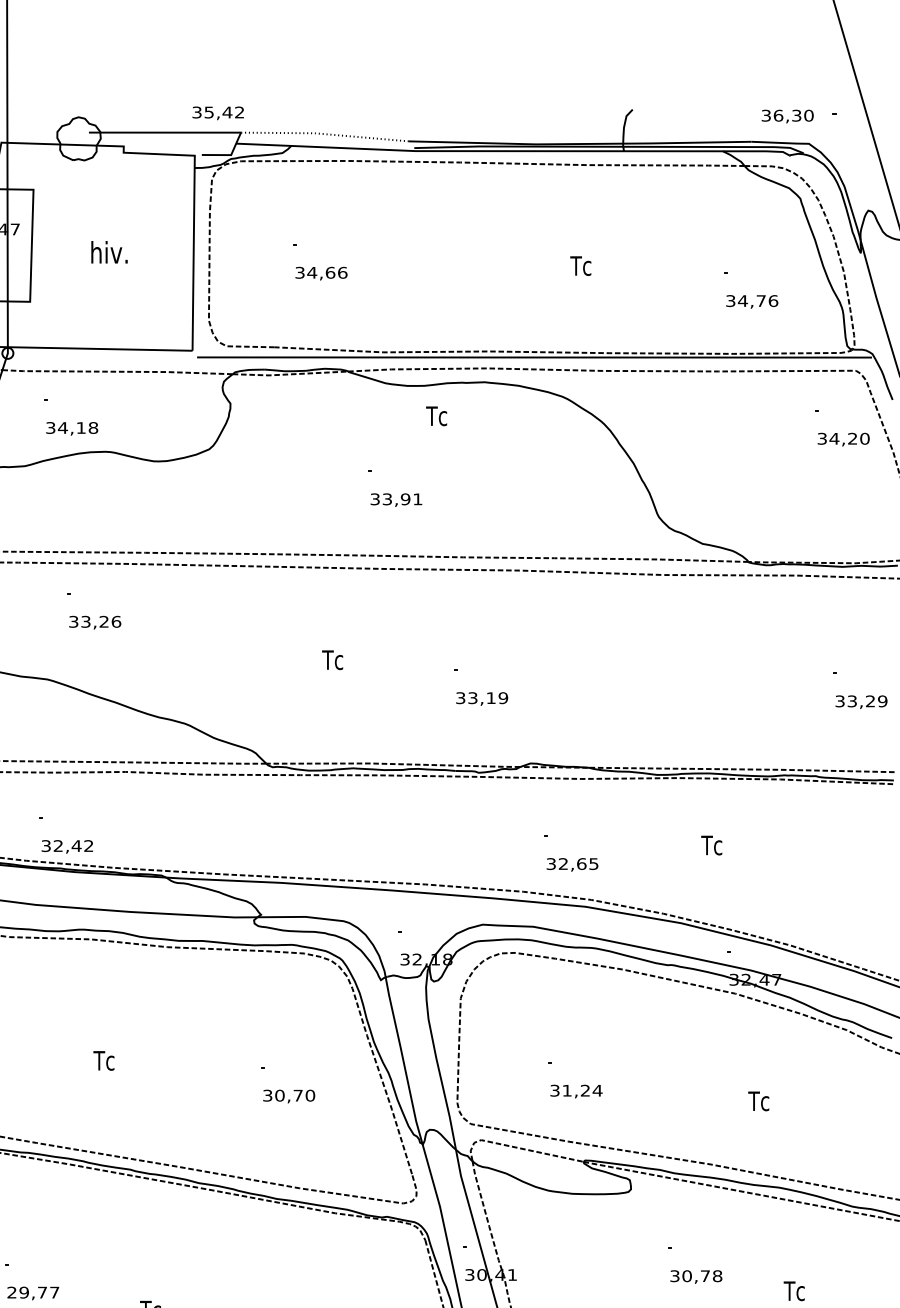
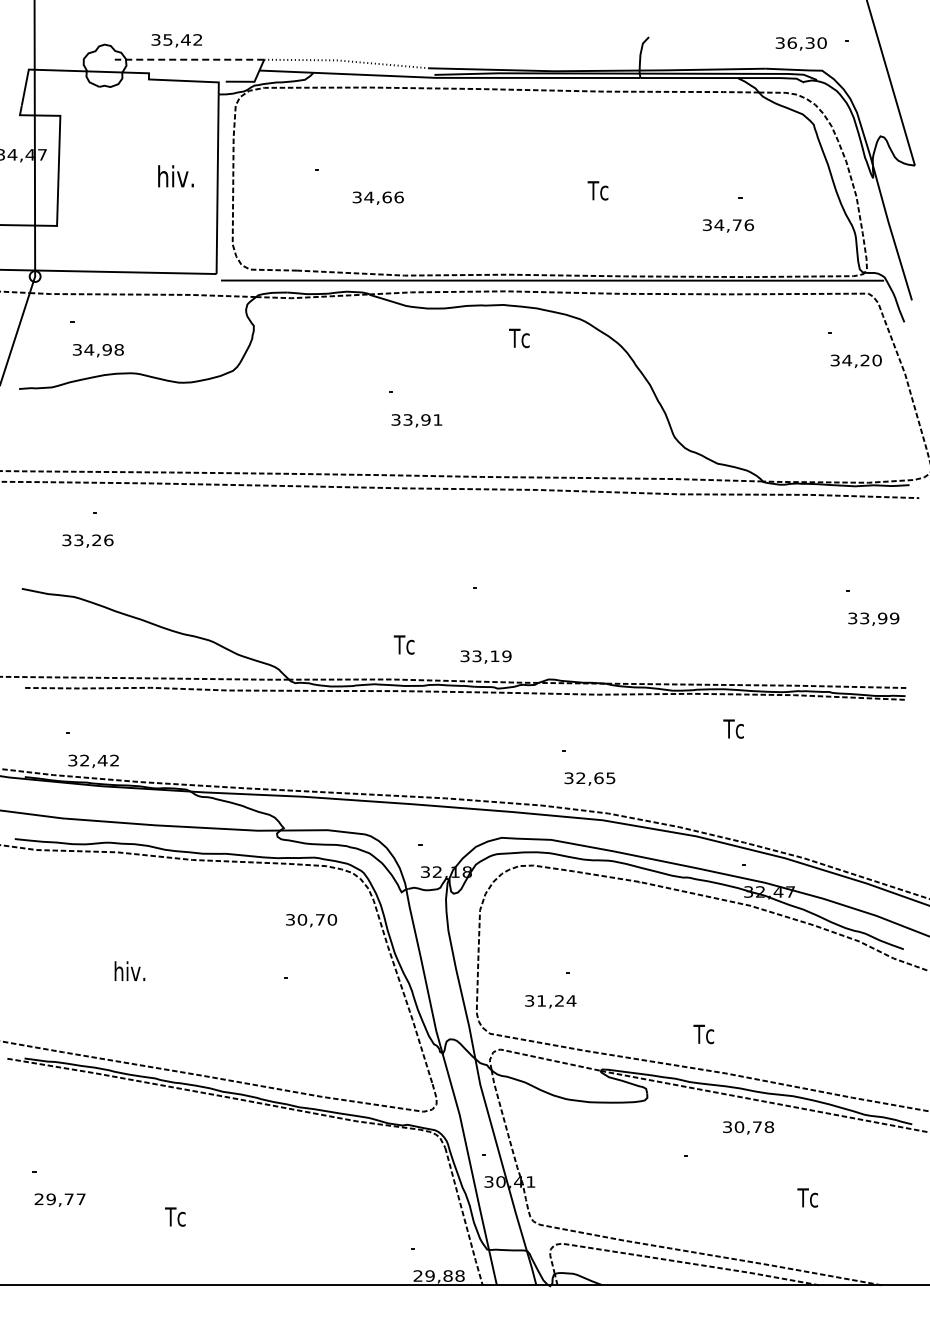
text: (217, 113) -> (176, 40), moved
line: (164, 132) -> (189, 59), solid -> dashed
text: (108, 252) -> (175, 176), moved
text: (320, 272) -> (377, 197), moved
text: (751, 301) -> (727, 225), moved
text: (436, 416) -> (519, 338), moved
text: (80, 427) -> (106, 349), 34,18 -> 34,98
text: (94, 622) -> (87, 540), moved
text: (331, 659) -> (403, 644), moved
text: (481, 698) -> (485, 656), moved
text: (870, 701) -> (882, 618), 33,29 -> 33,99
text: (711, 844) -> (733, 728), moved
text: (103, 1060) -> (129, 971), Tc -> hiv.
text: (576, 1091) -> (550, 1001), moved
text: (289, 1096) -> (311, 920), moved
text: (758, 1101) -> (703, 1034), moved
text: (696, 1276) -> (748, 1127), moved

